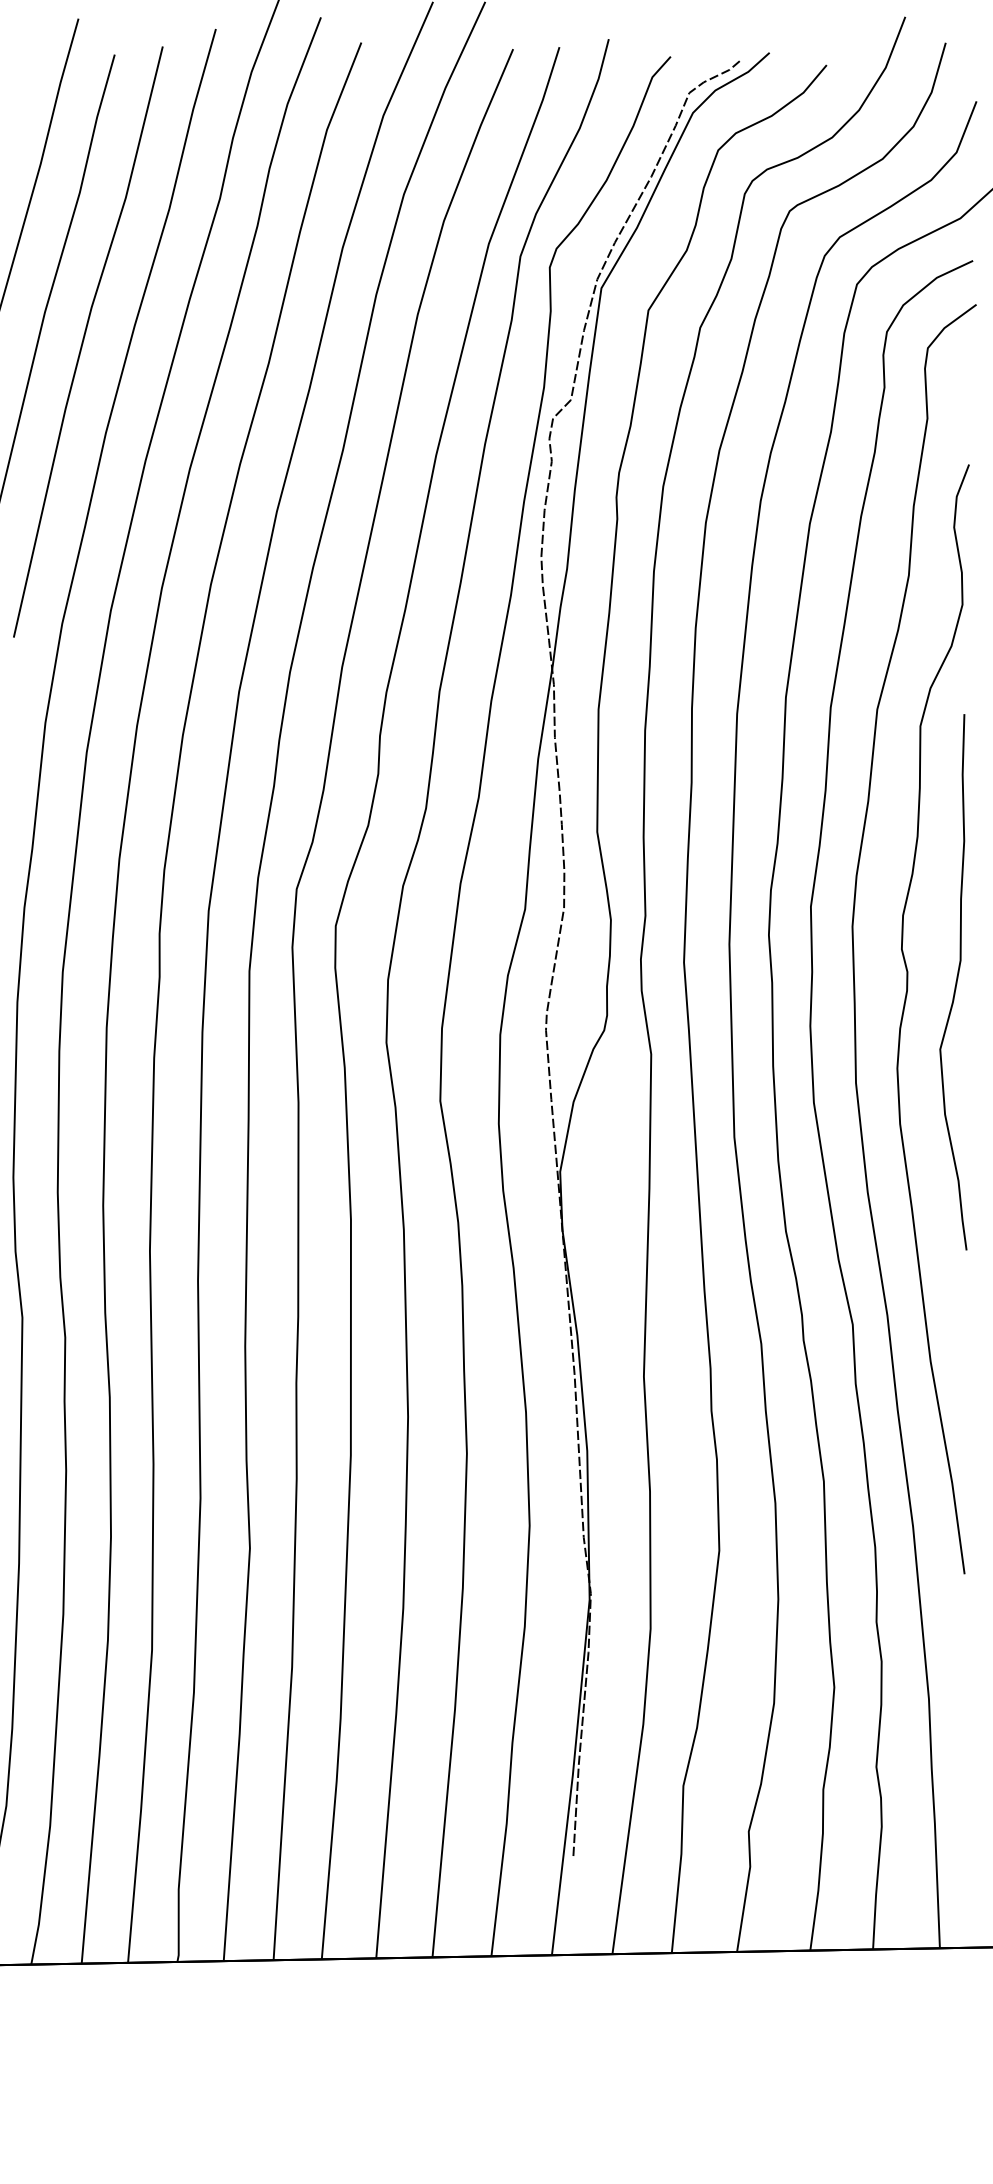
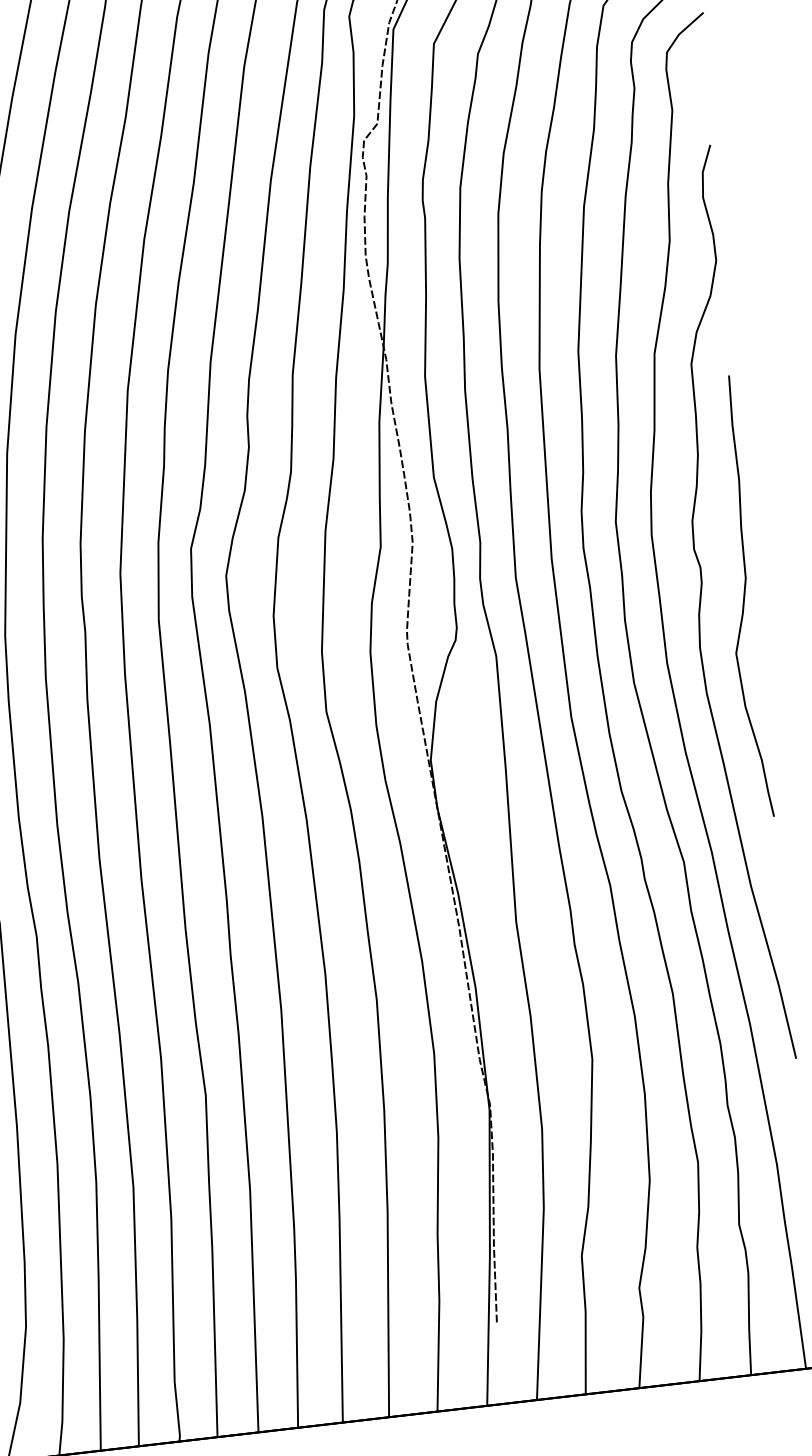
curve: (955, 982) -> (743, 597), moved

